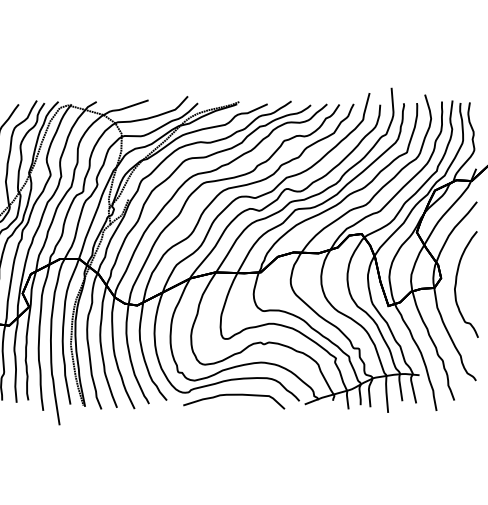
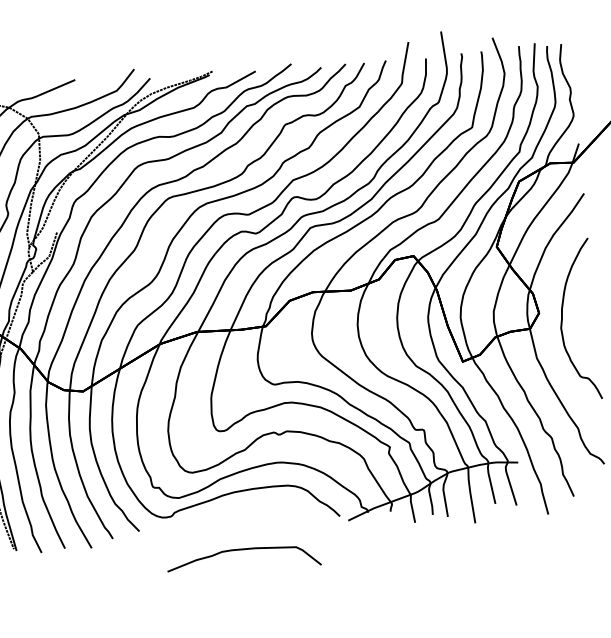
curve: (234, 395) -> (243, 550), moved

